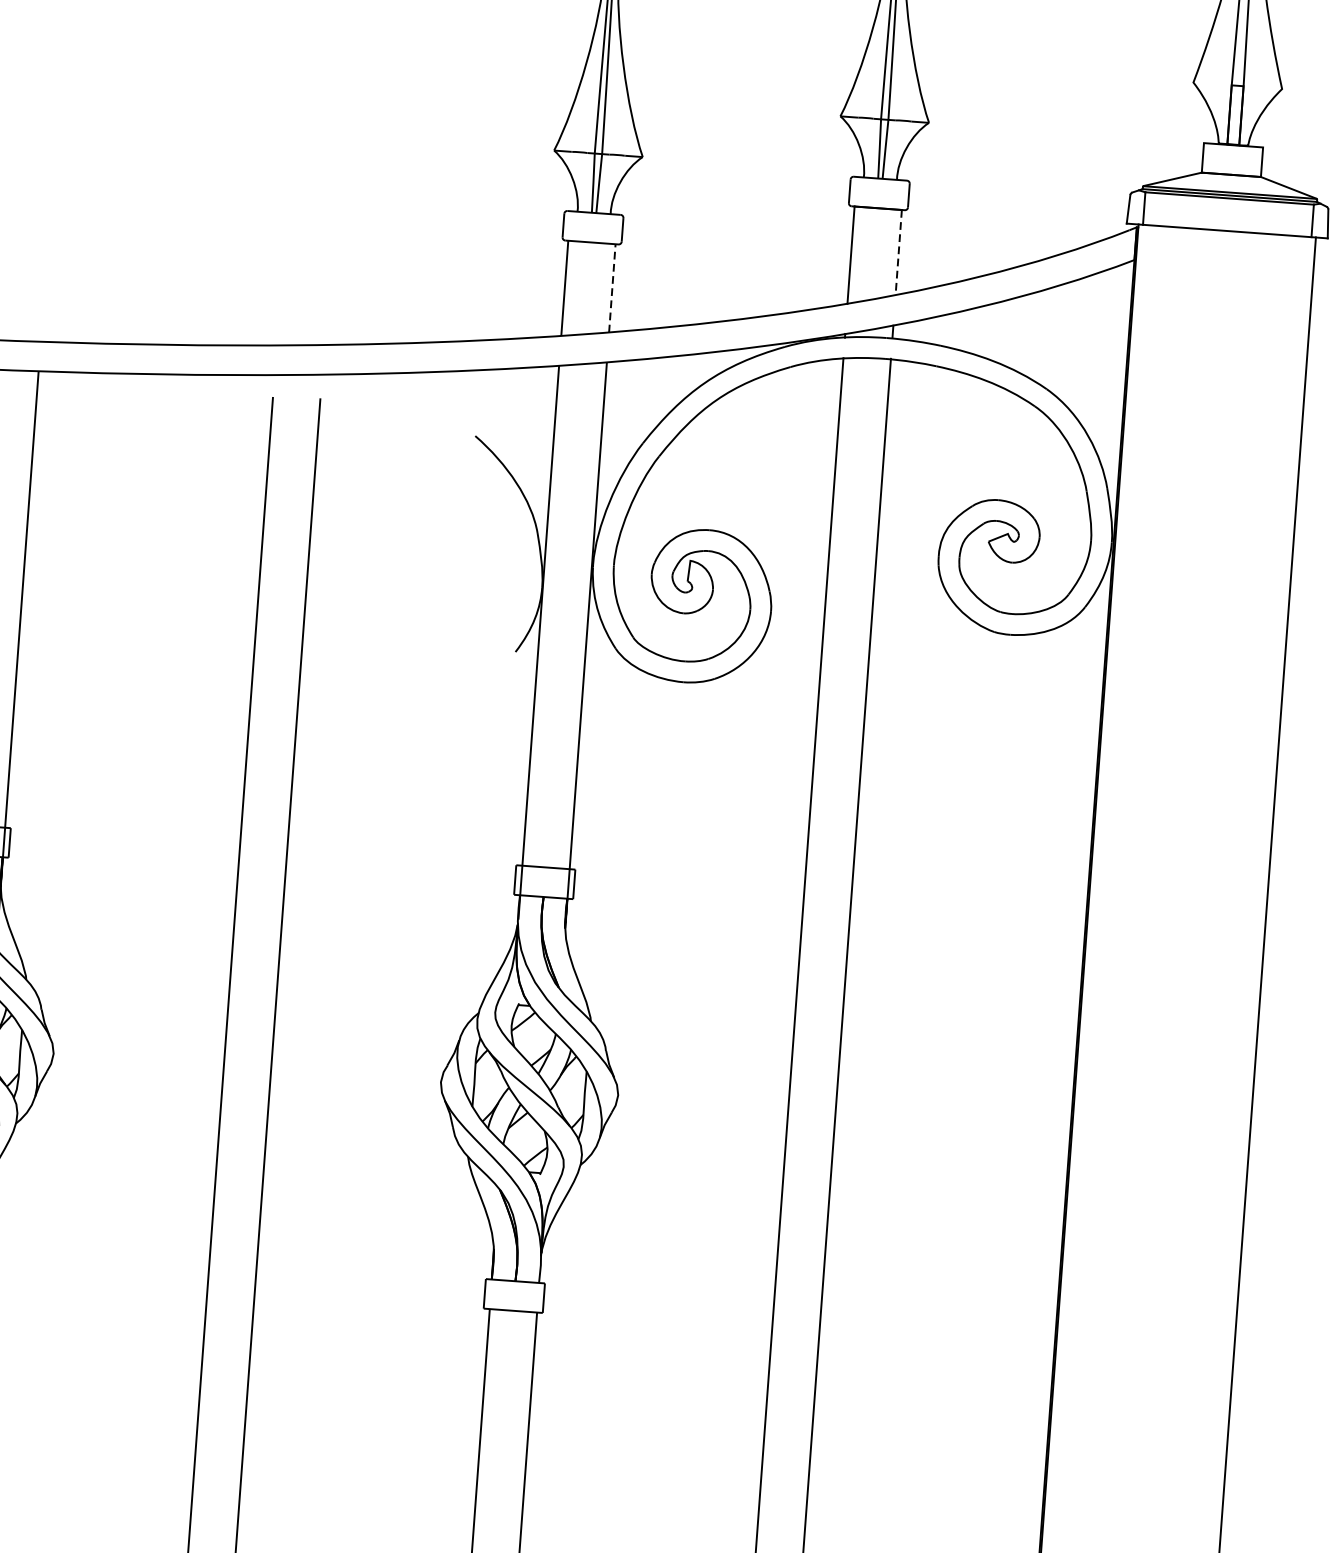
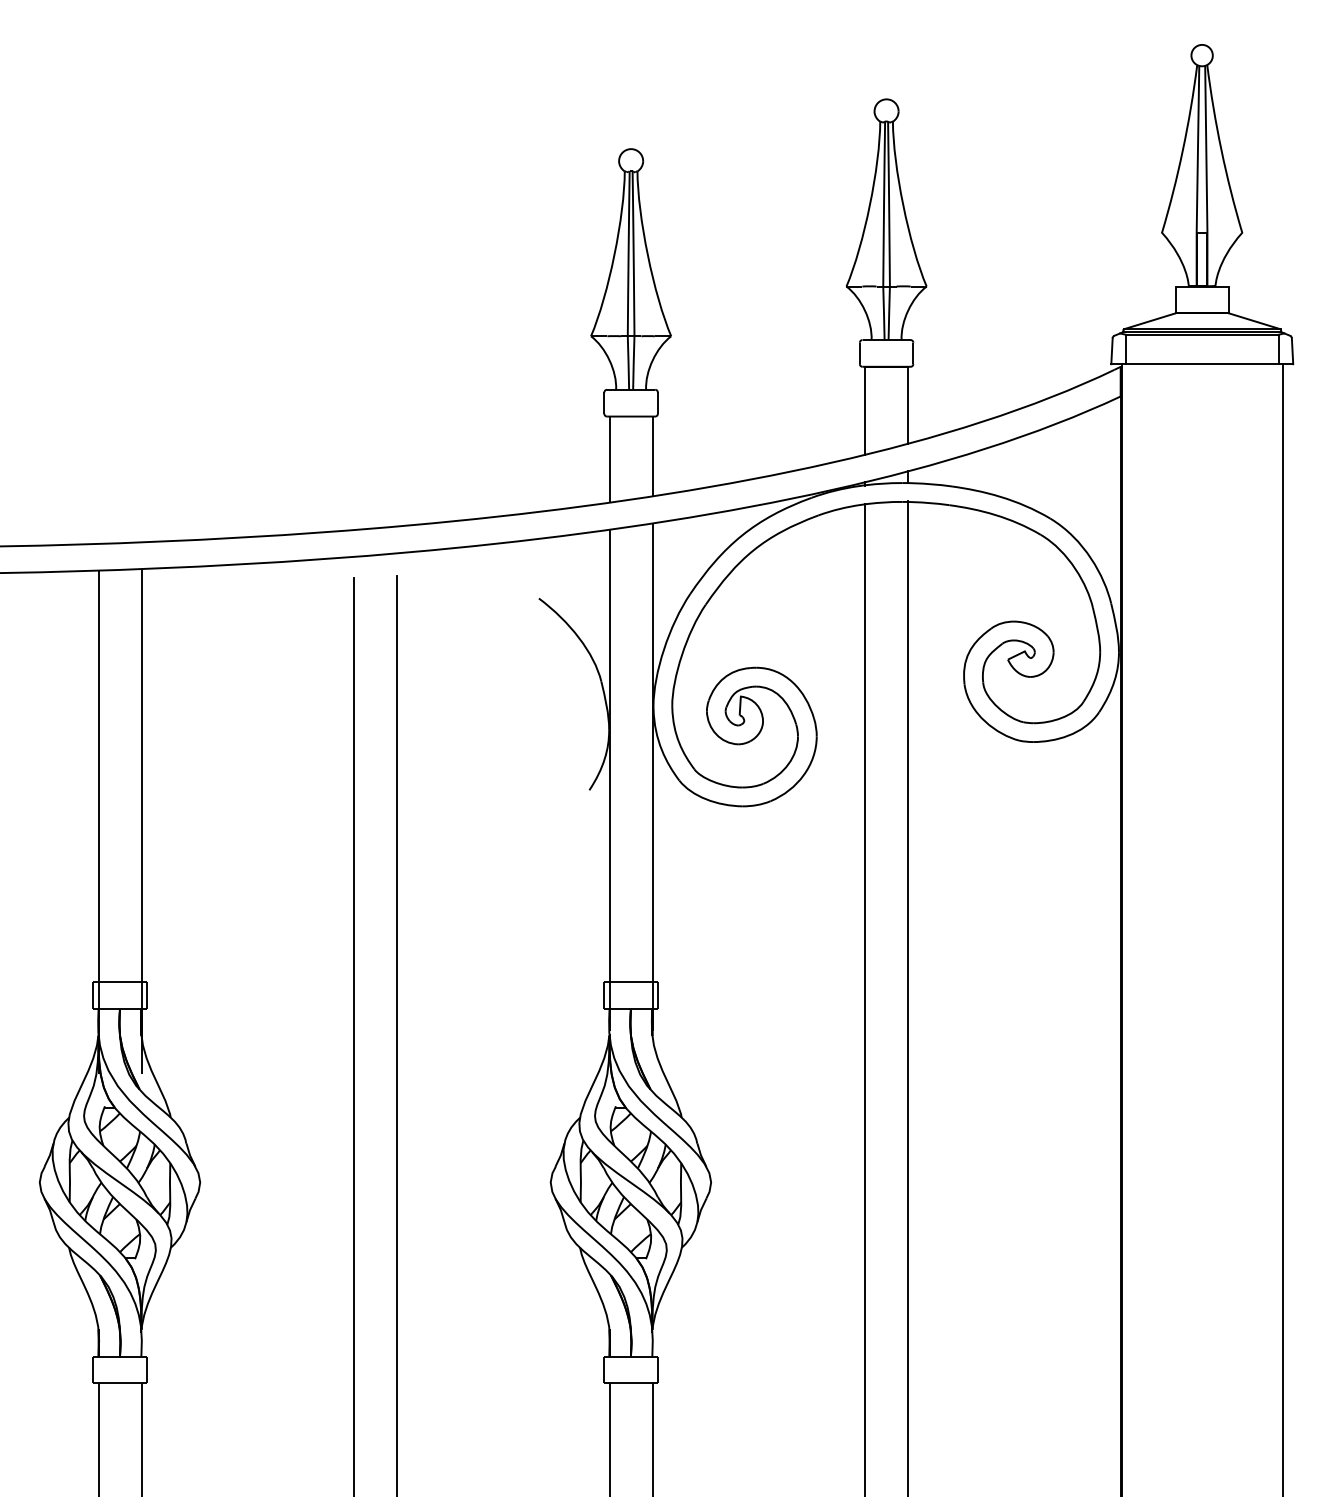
line: (898, 252) -> (907, 405), dashed -> solid
line: (612, 288) -> (652, 456), dashed -> solid

